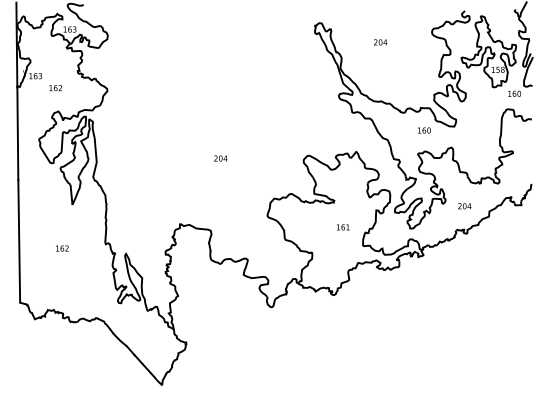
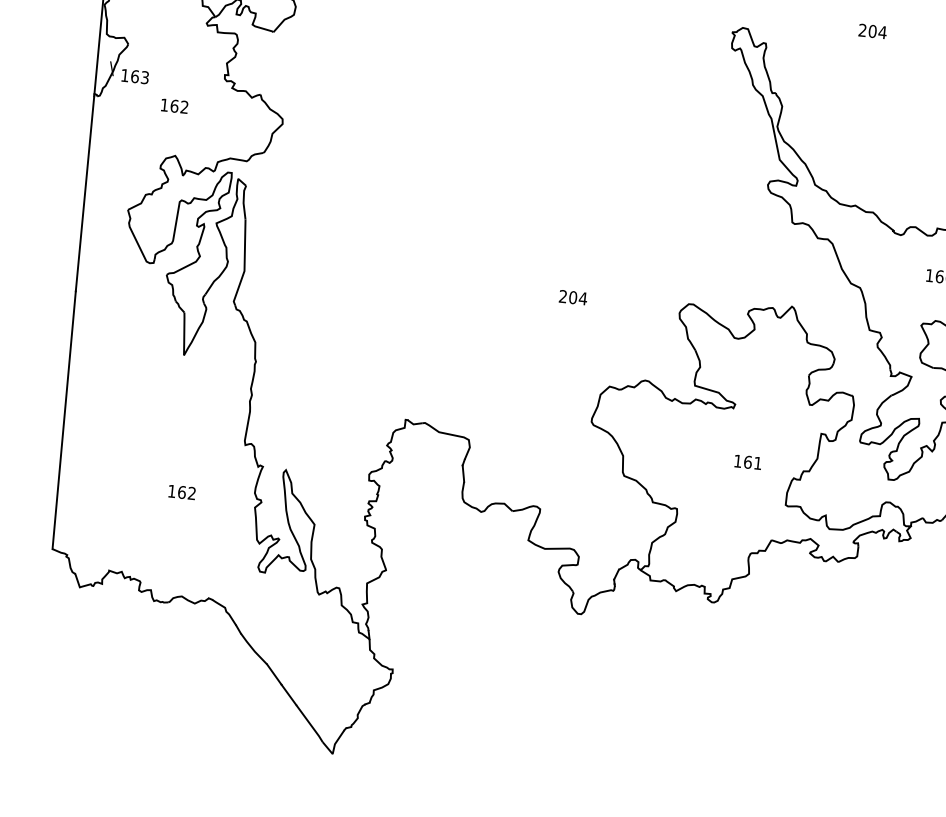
text: (380, 42) -> (872, 31), moved
text: (220, 158) -> (572, 297), moved
text: (62, 248) -> (182, 492), moved

